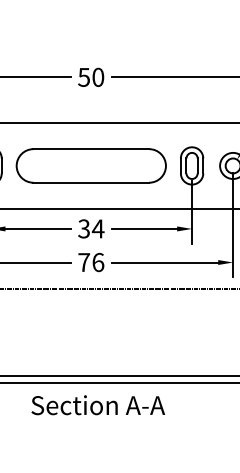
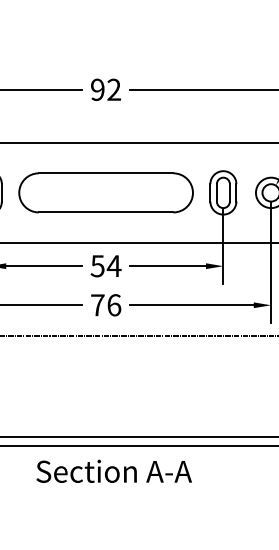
text: (91, 76) -> (106, 88), 50 -> 92
text: (83, 228) -> (97, 265), 34 -> 54

